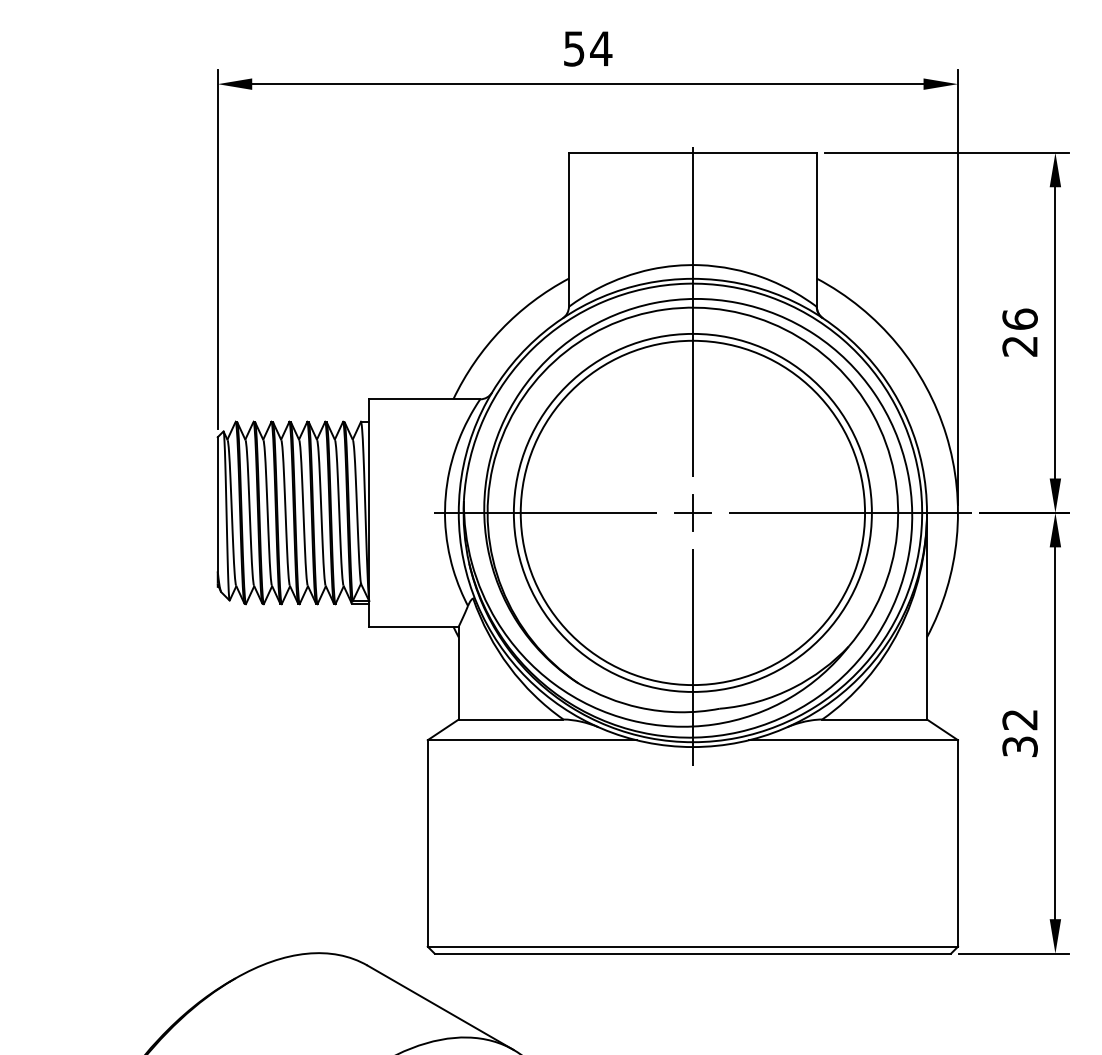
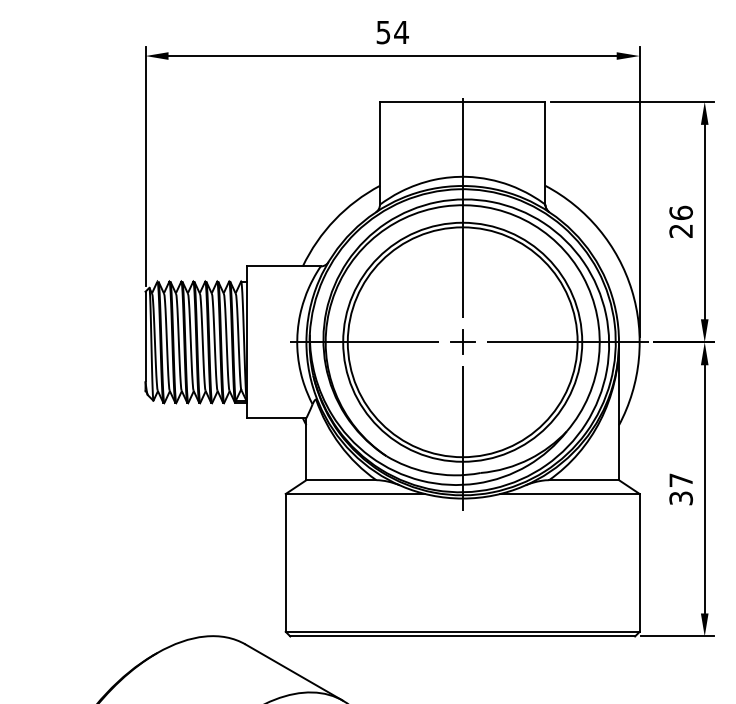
text: (1019, 719) -> (680, 480), 32 -> 37

